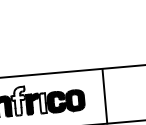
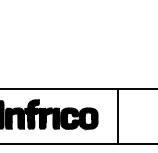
fill: (18, 101) -> (31, 114), added
fill: (43, 103) -> (56, 118), added

